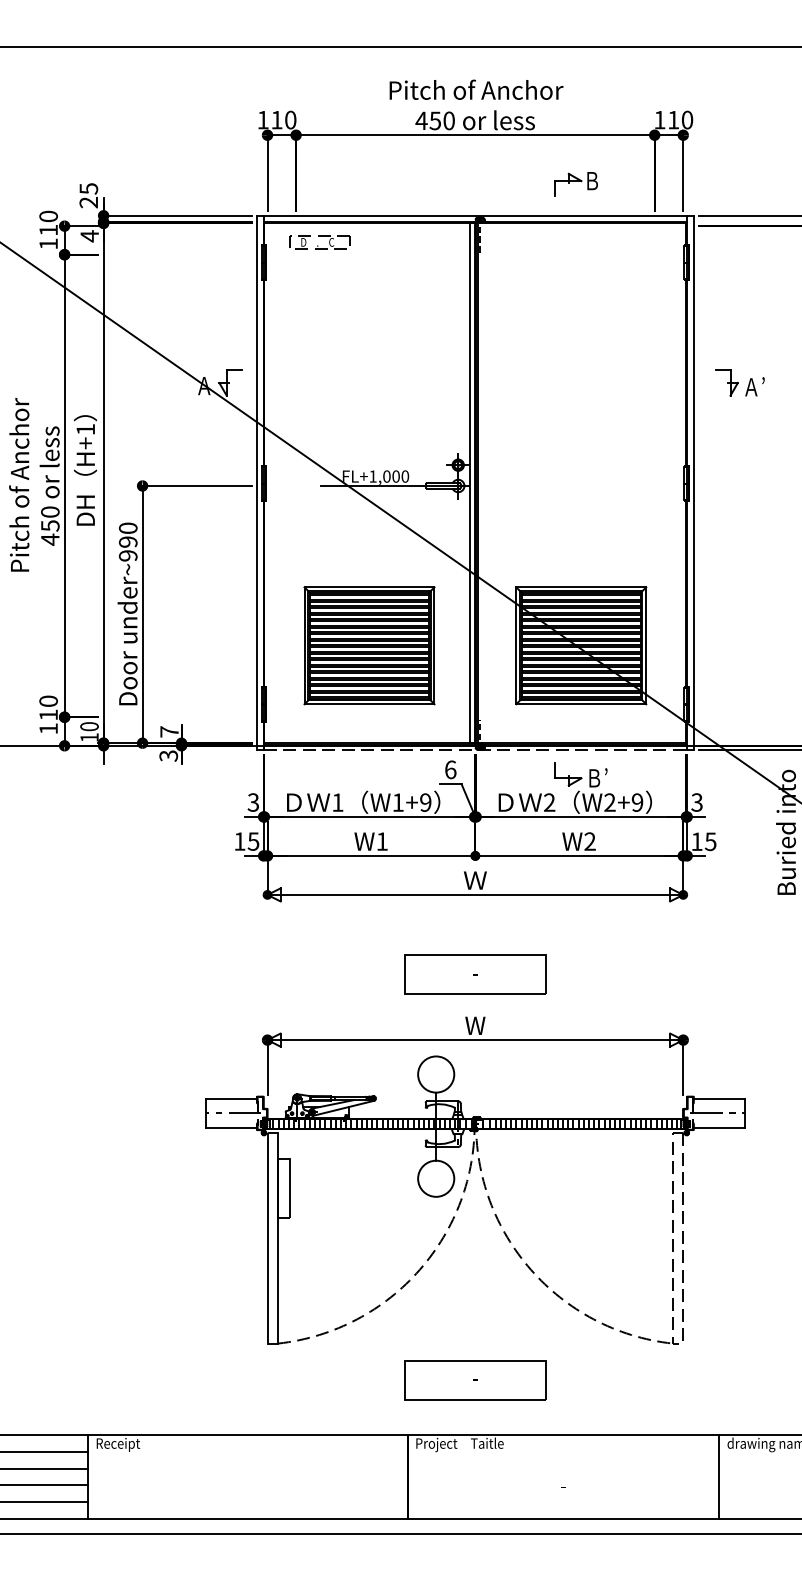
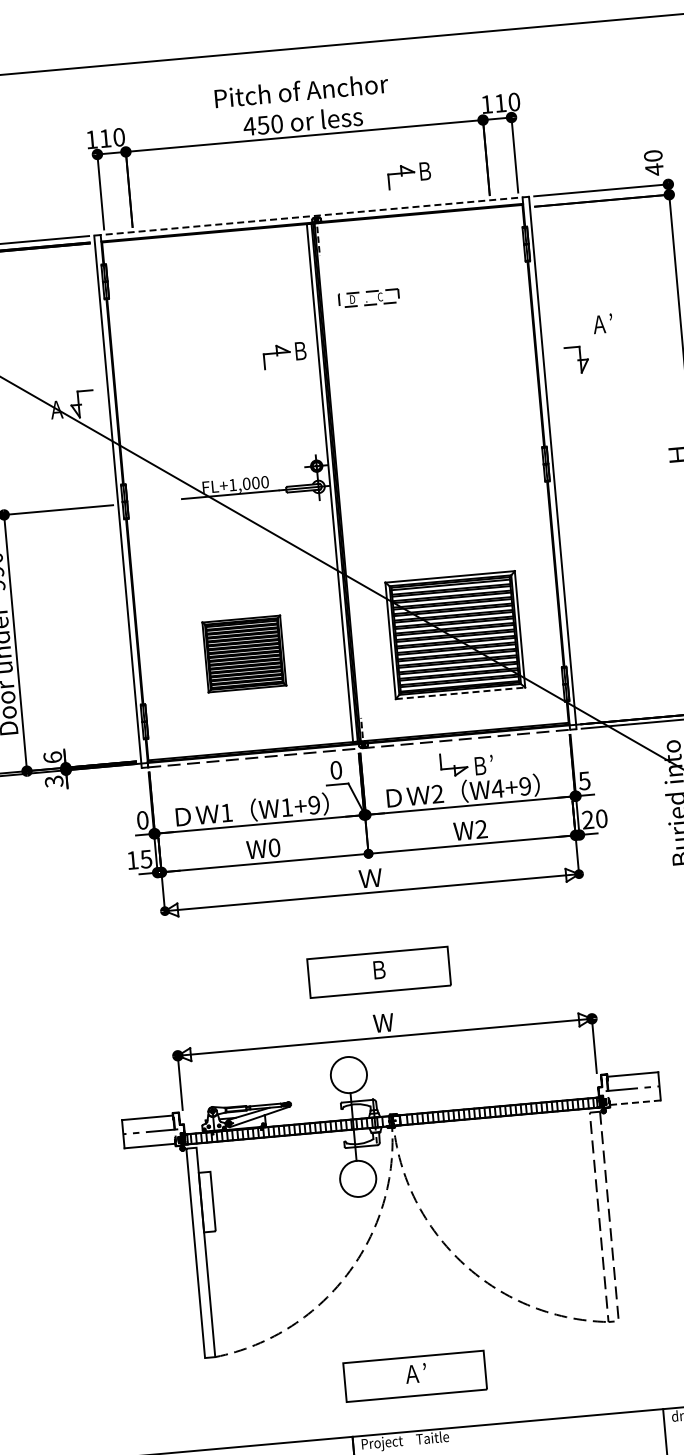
line: (474, 215) -> (310, 216), solid -> dashed
part: (319, 242) -> (368, 298), moved
part: (435, 352) -> (284, 355), added
text: (754, 386) -> (602, 323), moved
part: (369, 645) -> (244, 653), size x0.6
line: (581, 704) -> (460, 693), solid -> dashed
text: (169, 731) -> (52, 757), 7 -> 6
text: (450, 769) -> (336, 769), 6 -> 0
text: (253, 802) -> (142, 820), 3 -> 0
text: (609, 802) -> (497, 788), W2+9 -> W4+9
text: (697, 802) -> (585, 780), 3 -> 5
text: (381, 841) -> (273, 847), W1 -> W0
text: (703, 841) -> (594, 819), 15 -> 20
text: (475, 972) -> (379, 969), - -> Ｂ
line: (719, 1127) -> (635, 1102), solid -> dashed
text: (476, 1377) -> (416, 1373), - -> Ａ’

